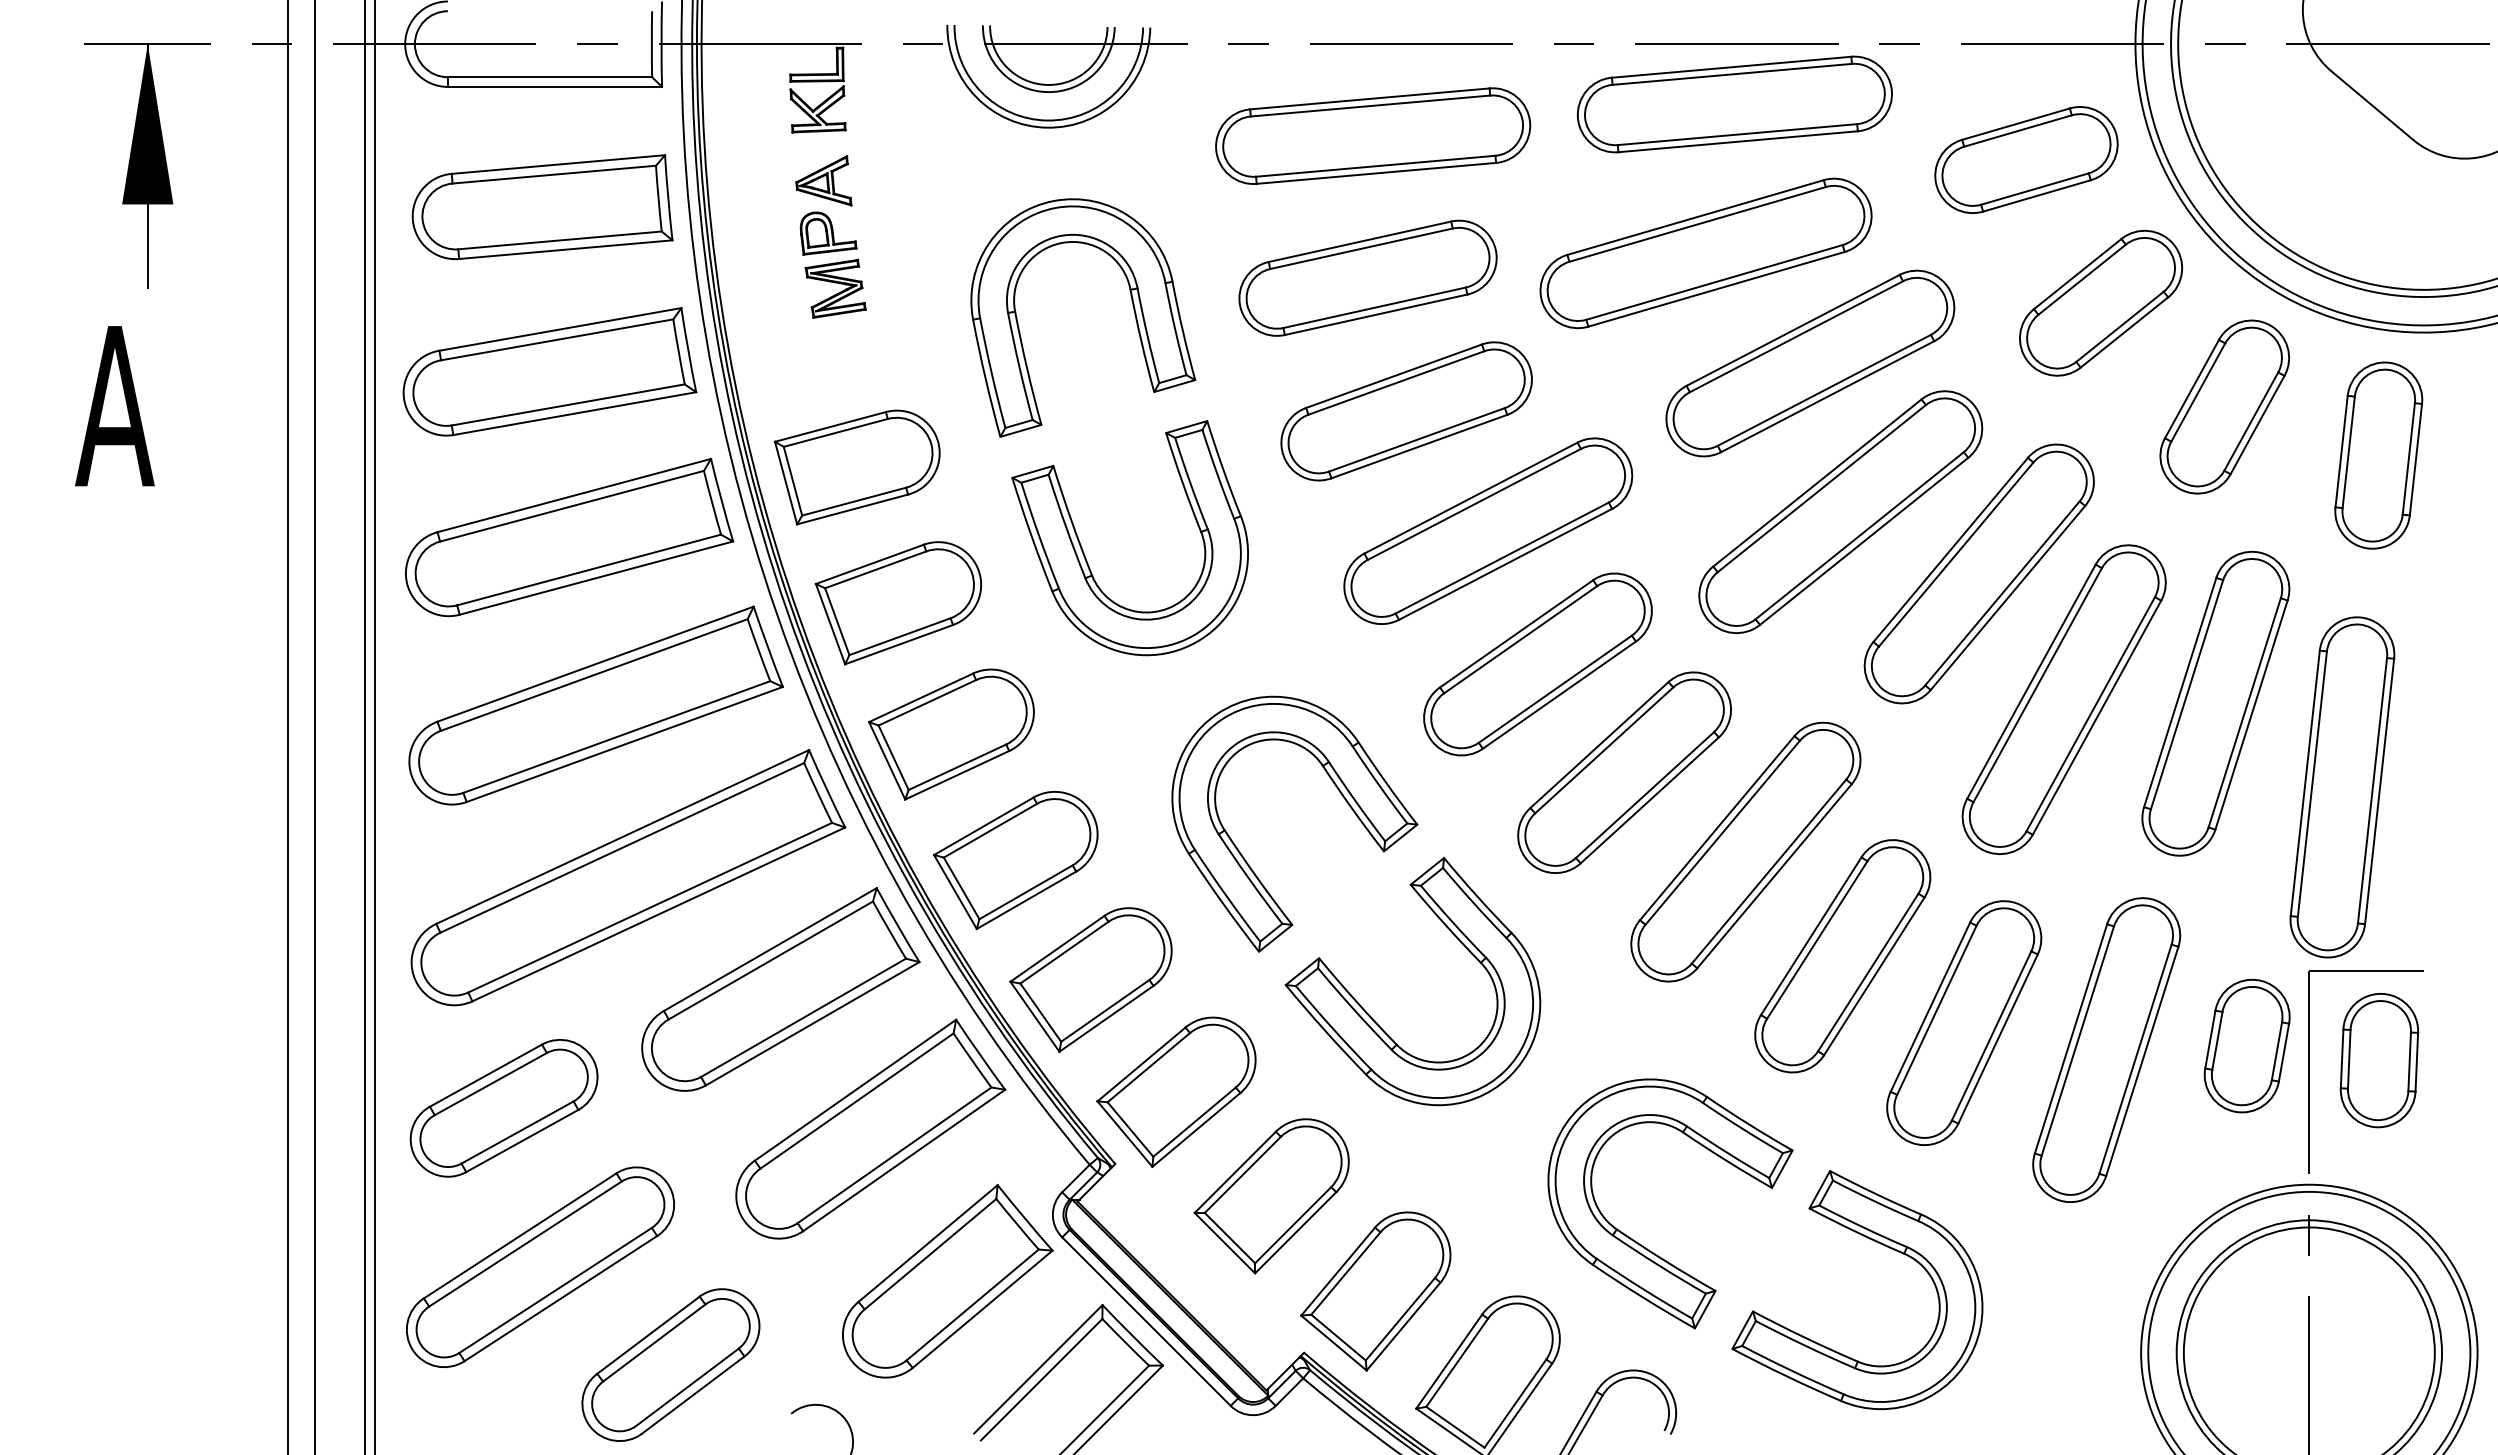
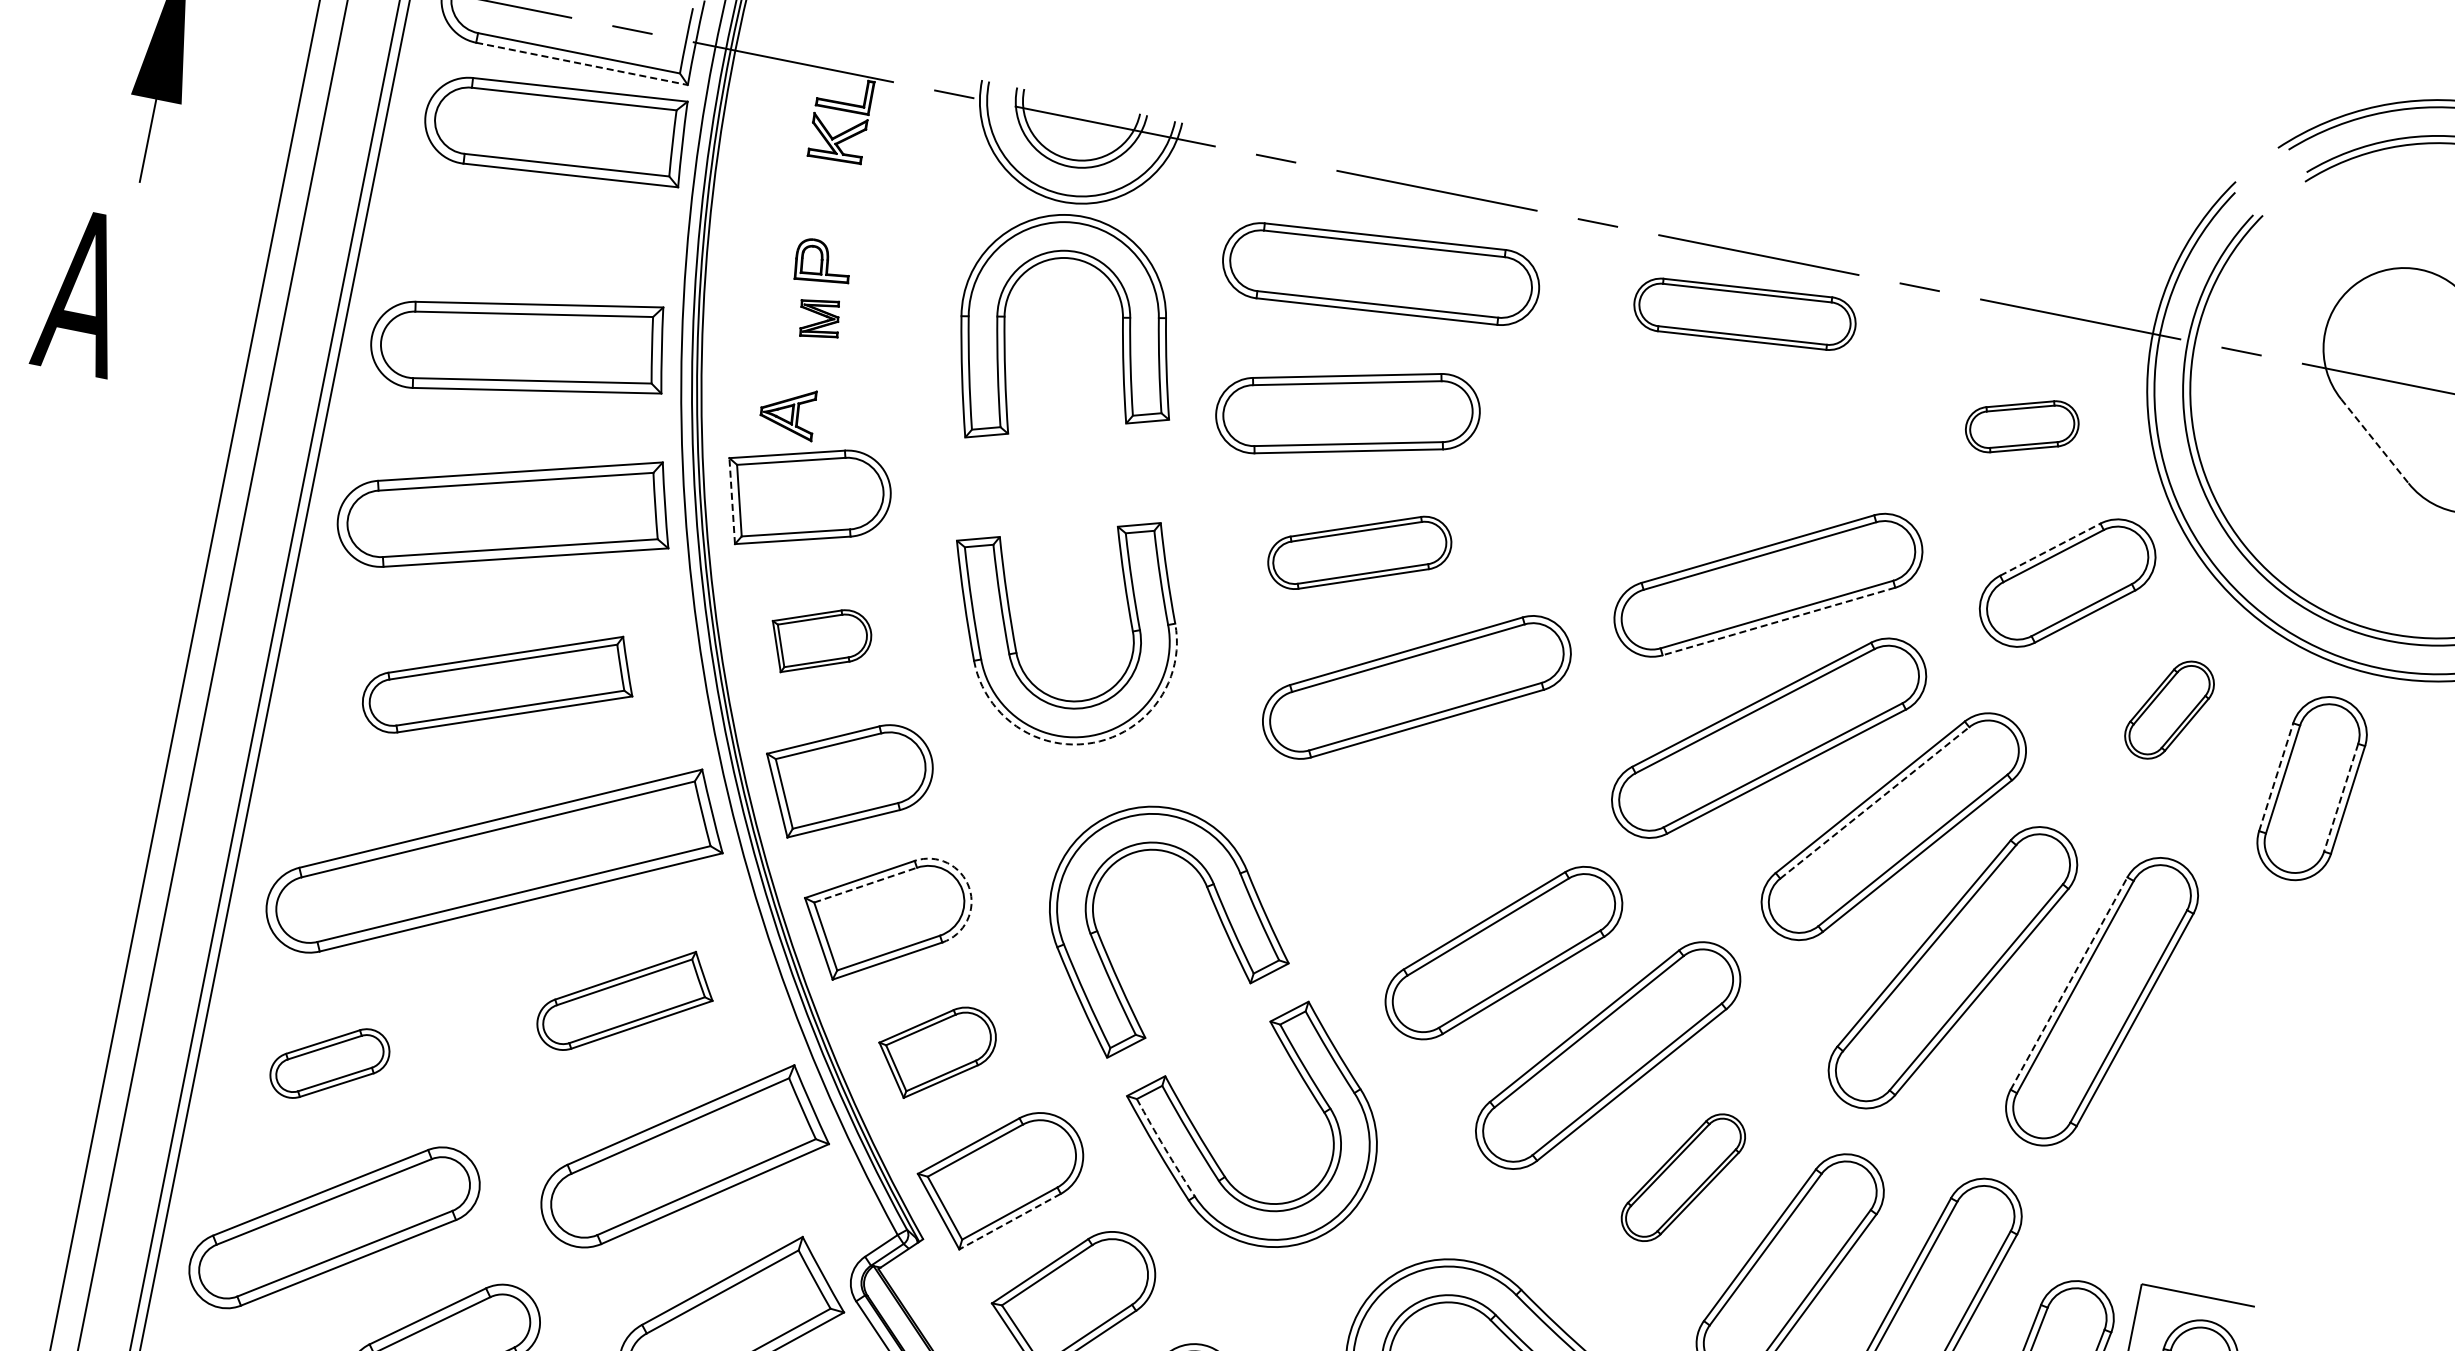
line: (555, 86) -> (582, 63), solid -> dashed
part: (1734, 104) -> (1744, 314), size x0.7
line: (2372, 105) -> (2375, 441), solid -> dashed
part: (2026, 159) -> (2022, 426), size x0.6
part: (823, 180) -> (788, 411), moved
part: (542, 206) -> (556, 128), moved
part: (1705, 253) -> (1686, 455), removed
line: (2078, 273) -> (2051, 549), solid -> dashed
part: (835, 288) -> (819, 318), size x0.7
part: (1132, 305) -> (1121, 333), moved
line: (1827, 396) -> (1778, 621), solid -> dashed
part: (2224, 406) -> (2169, 709), size x0.6
part: (1406, 411) -> (1359, 552), size x0.7
line: (2341, 451) -> (2276, 777), solid -> dashed
line: (2408, 459) -> (2340, 798), solid -> dashed
line: (786, 483) -> (732, 501), solid -> dashed
line: (1956, 554) -> (1875, 802), solid -> dashed
part: (898, 603) -> (819, 642), size x0.6
arc: (1184, 648) -> (1093, 743), solid -> dashed
part: (1537, 664) -> (1439, 828), removed
line: (2180, 692) -> (2069, 983), solid -> dashed
part: (595, 705) -> (499, 683), size x0.7
part: (2342, 787) -> (2210, 1109), removed
arc: (1091, 813) -> (968, 888), solid -> dashed
line: (990, 830) -> (865, 884), solid -> dashed
part: (1842, 956) -> (1683, 1177), size x0.6
part: (1090, 979) -> (935, 1052), size x0.7
part: (780, 989) -> (626, 1000), size x0.6
arc: (1332, 1028) -> (1164, 1148), solid -> dashed
part: (503, 1108) -> (329, 1063), size x0.6
line: (1196, 1130) -> (1010, 1222), solid -> dashed

